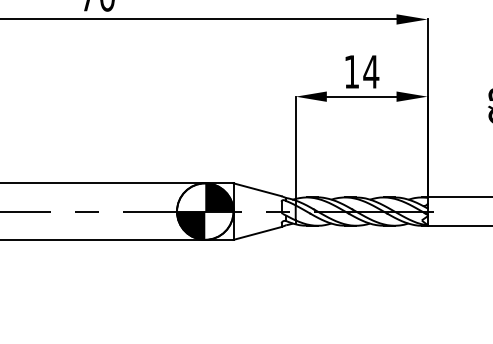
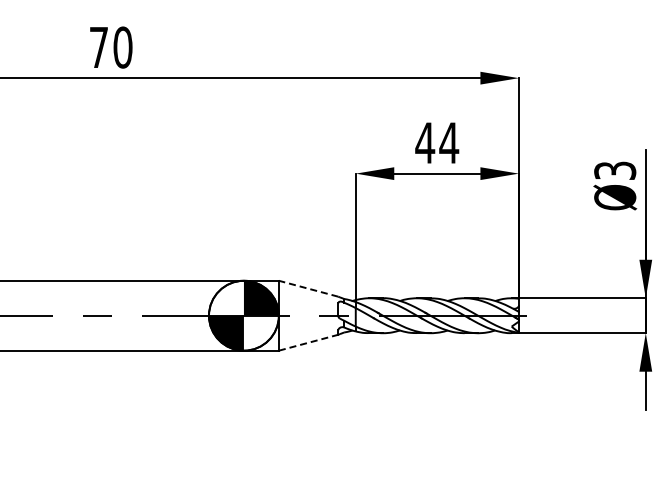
text: (352, 71) -> (425, 142), 14 -> 44
line: (257, 189) -> (308, 288), solid -> dashed
line: (257, 233) -> (308, 342), solid -> dashed

